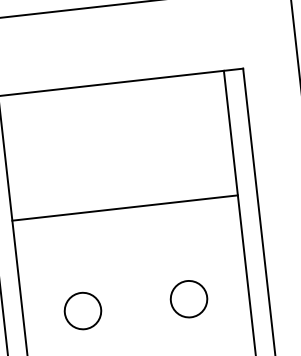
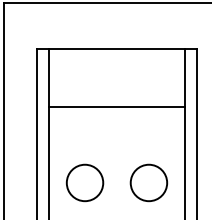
line: (124, 208) -> (116, 107), moved
circle: (188, 298) -> (148, 182), size x1.67
circle: (82, 310) -> (84, 182), size x1.67

